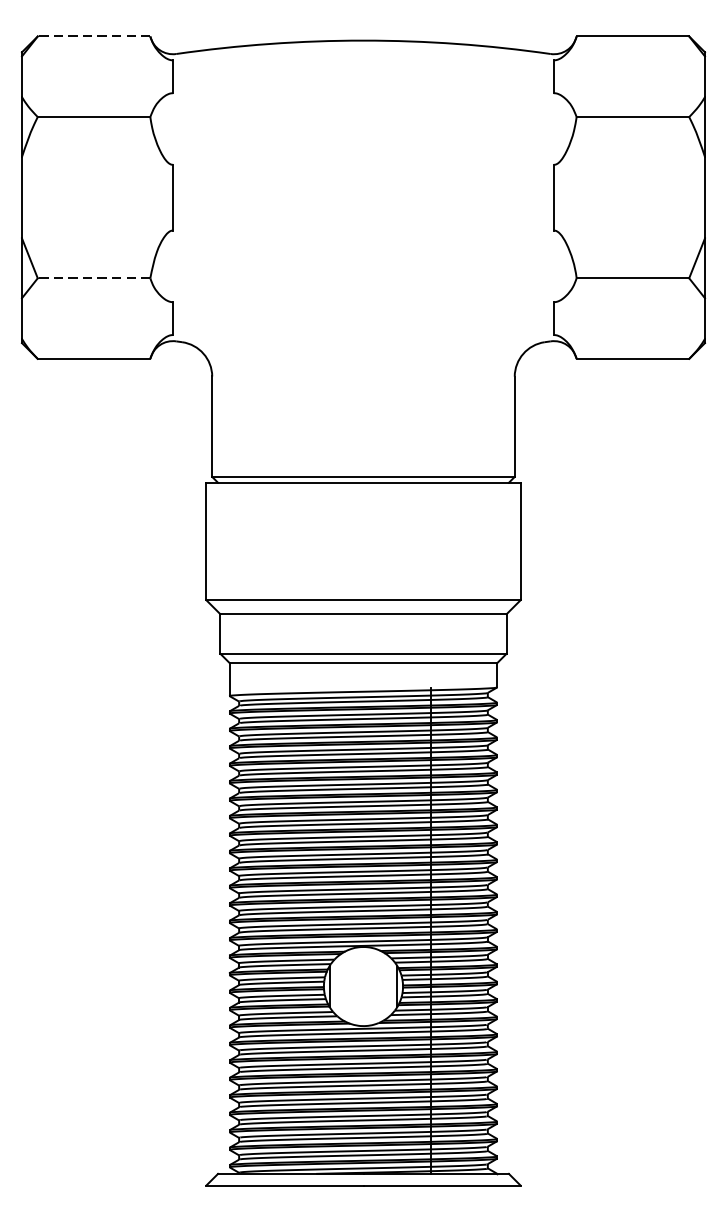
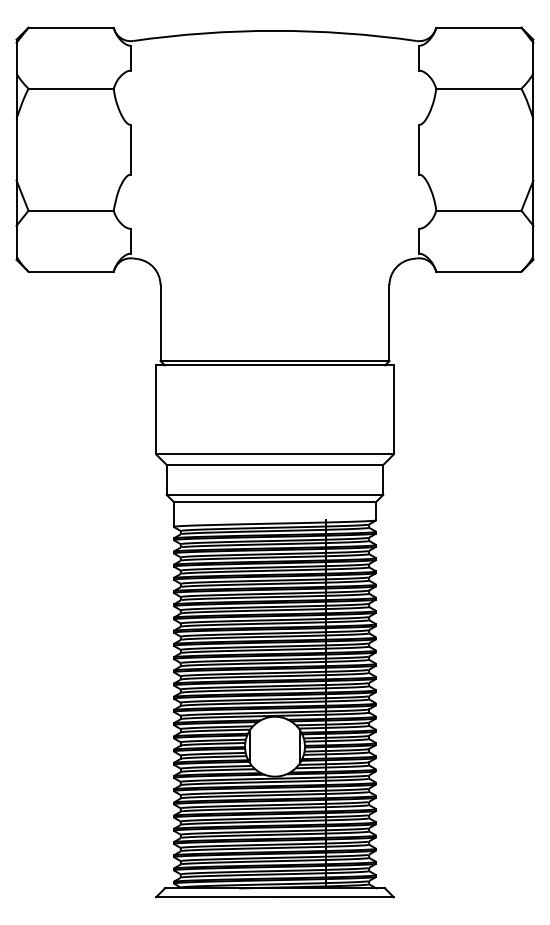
line: (94, 36) -> (71, 27), dashed -> solid
line: (94, 277) -> (71, 210), dashed -> solid

